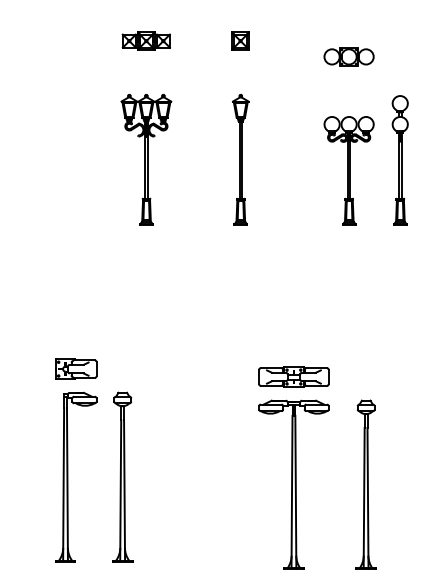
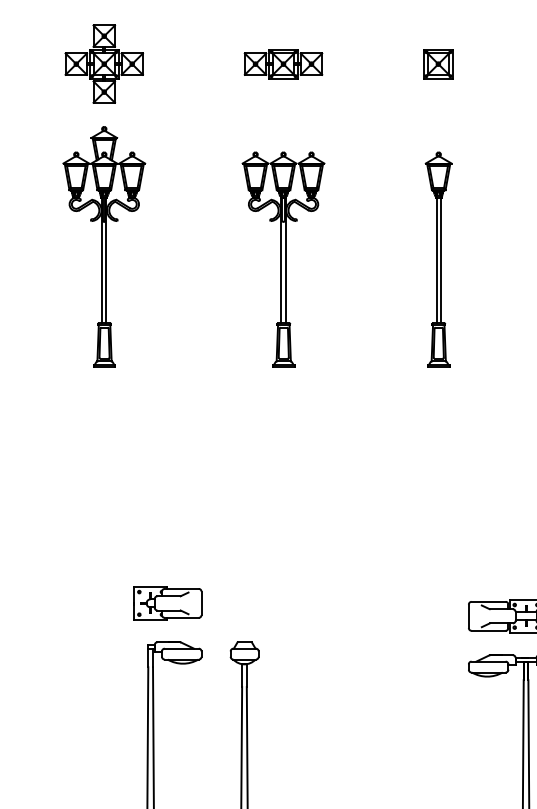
part: (37, 120) -> (104, 194), added

